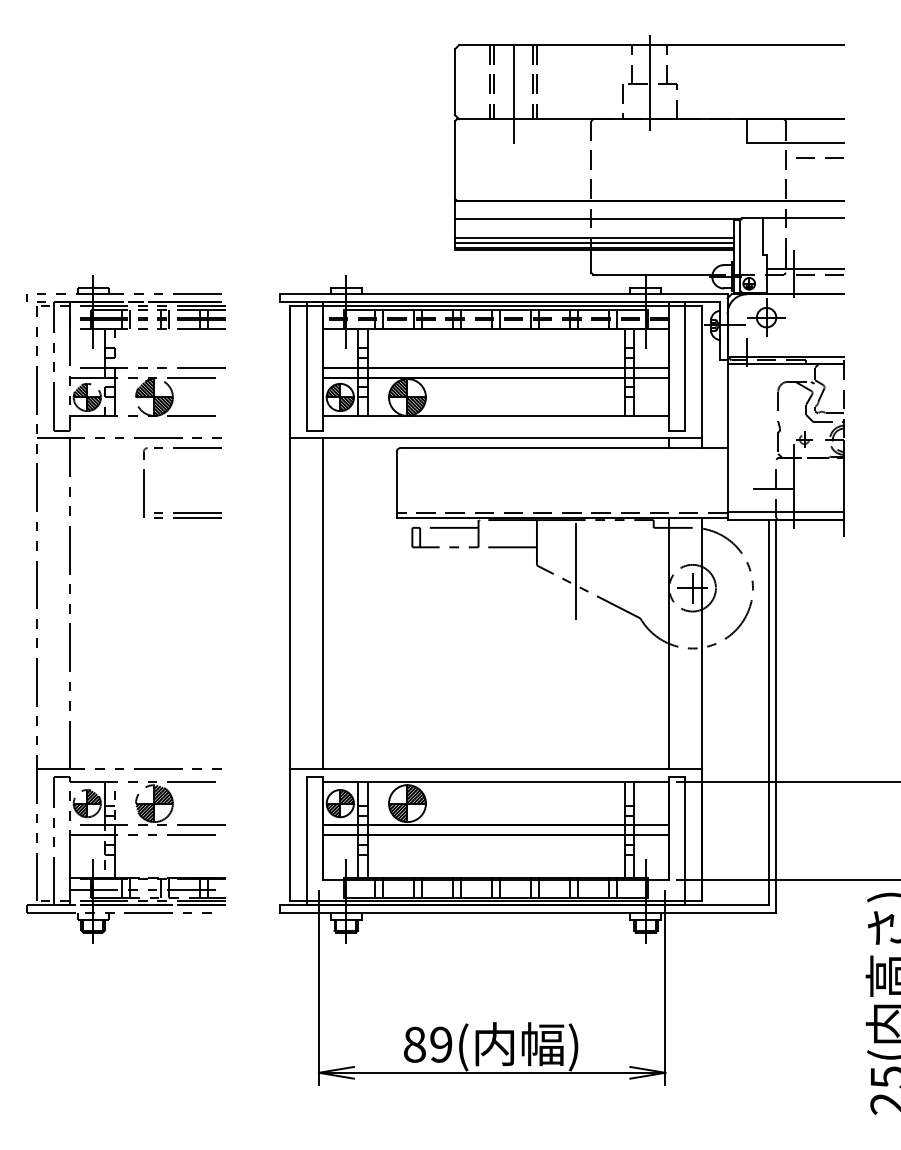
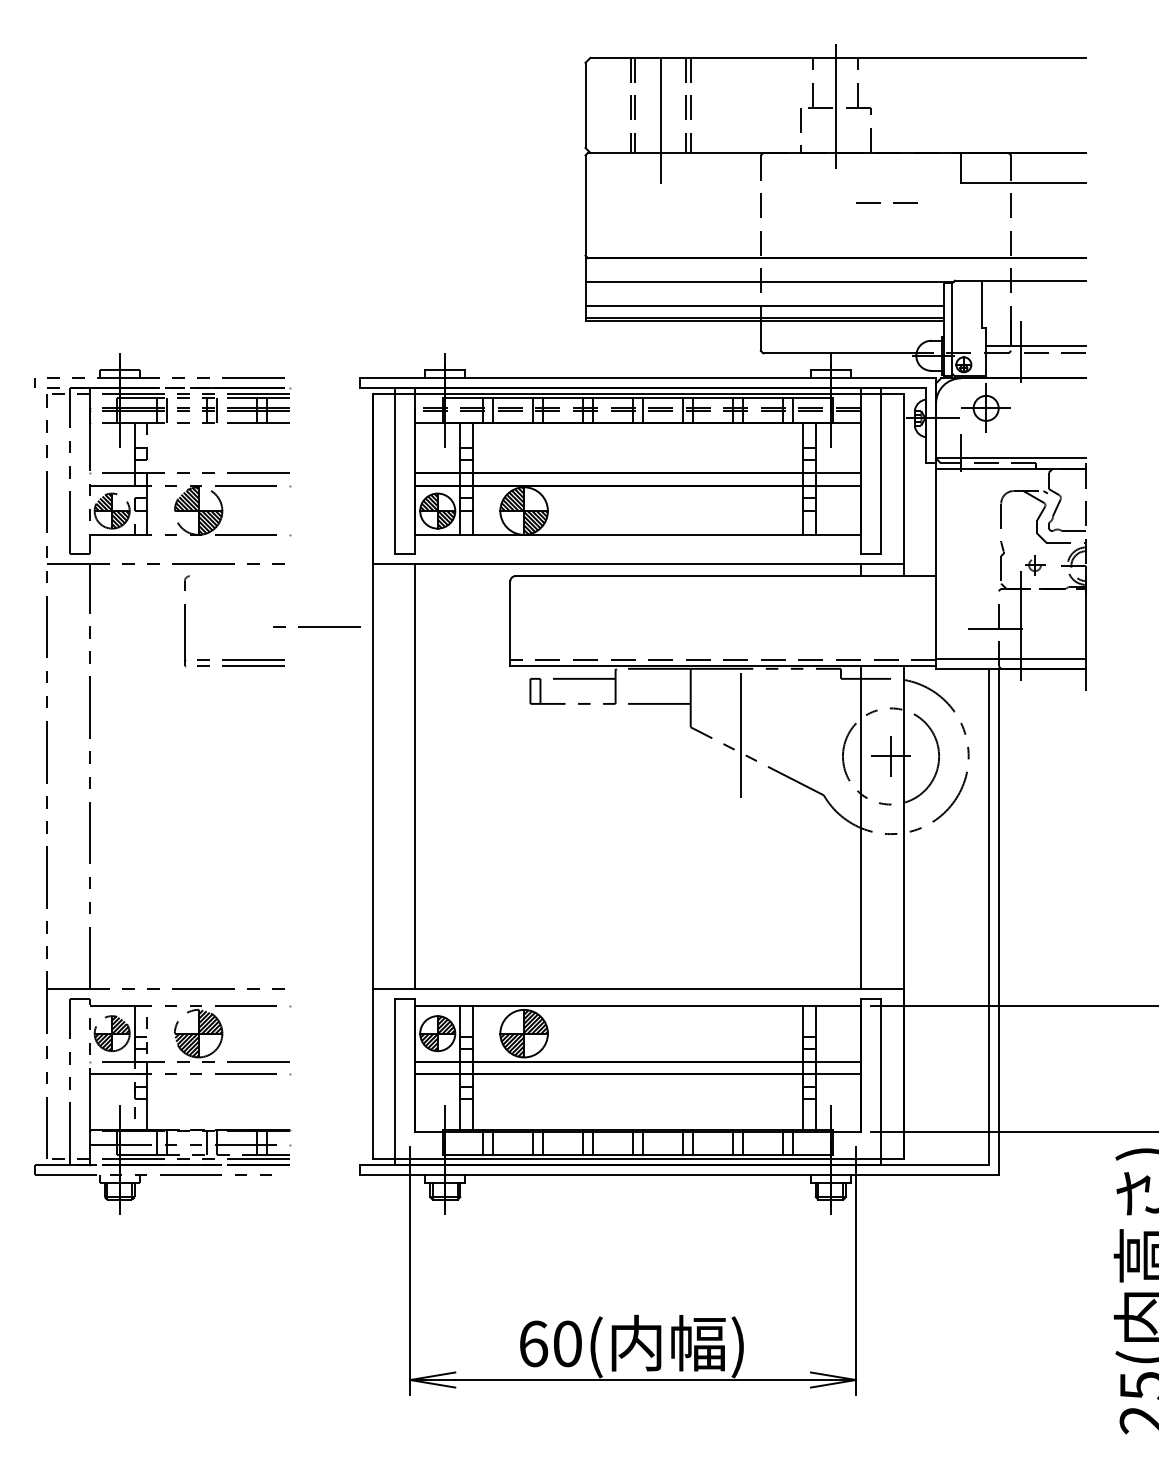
line: (815, 157) -> (880, 202), moved
line: (594, 243) -> (764, 312), removed
line: (187, 447) -> (316, 626), moved
circle: (692, 588) -> (891, 756), size x1.6
text: (427, 1044) -> (550, 1343), 89( -> 60(

